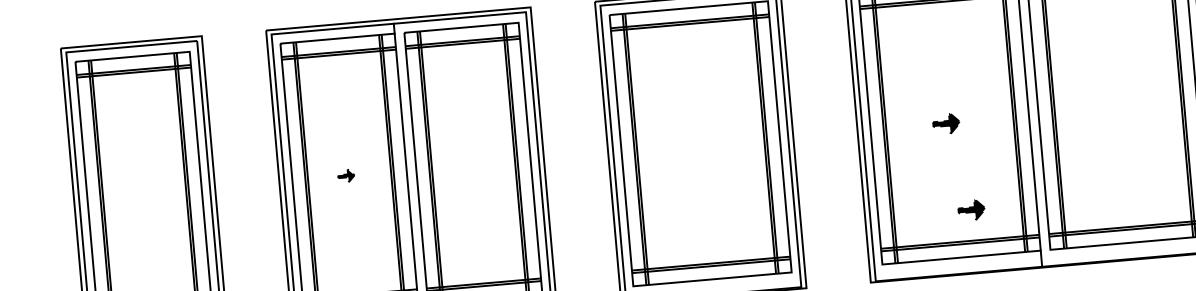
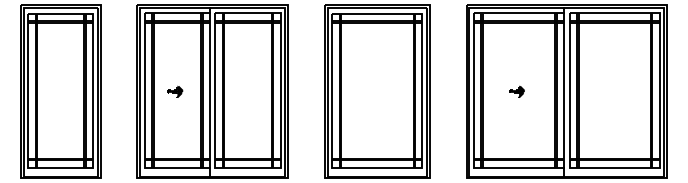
part: (346, 176) -> (175, 91), size x1.67
part: (970, 209) -> (526, 141), removed

